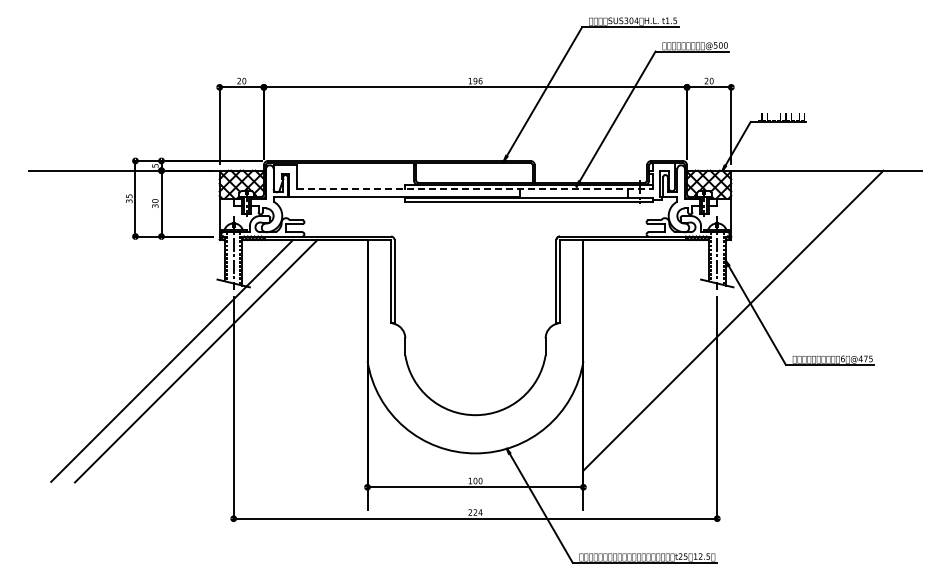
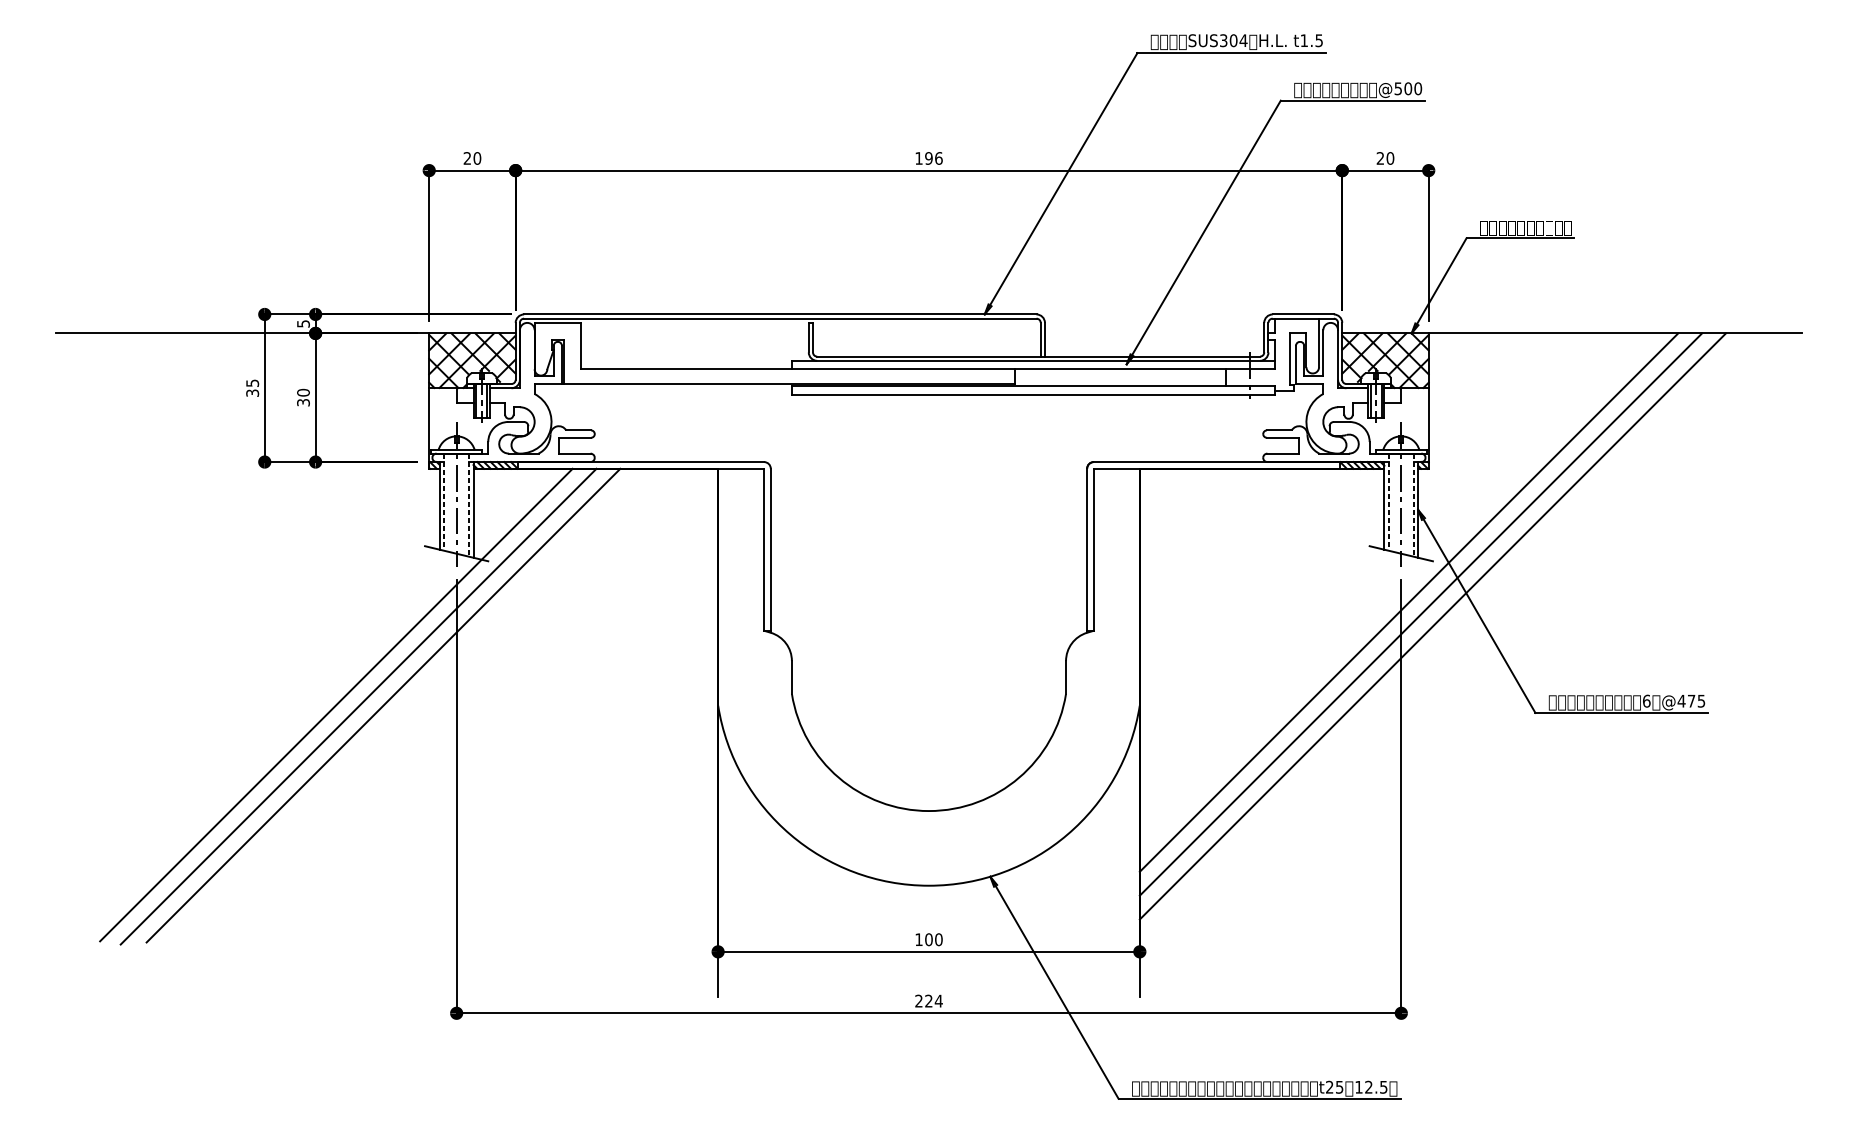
line: (474, 189) -> (927, 370), dashed -> solid
line: (721, 308) -> (1409, 602), added
line: (727, 314) -> (1421, 614), added
line: (183, 361) -> (358, 706), added

